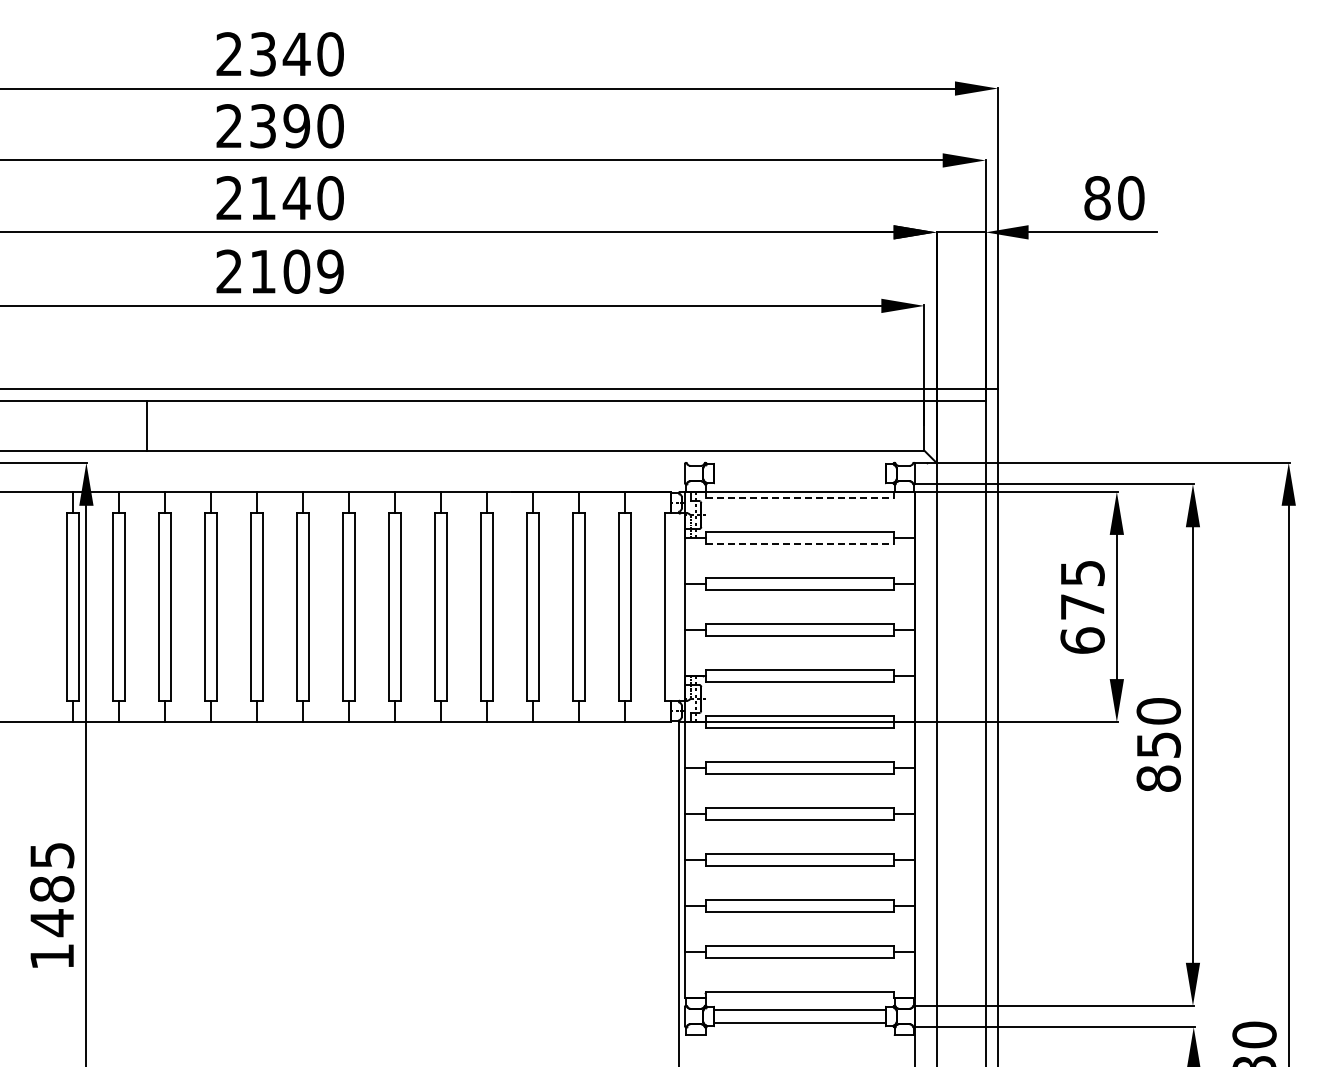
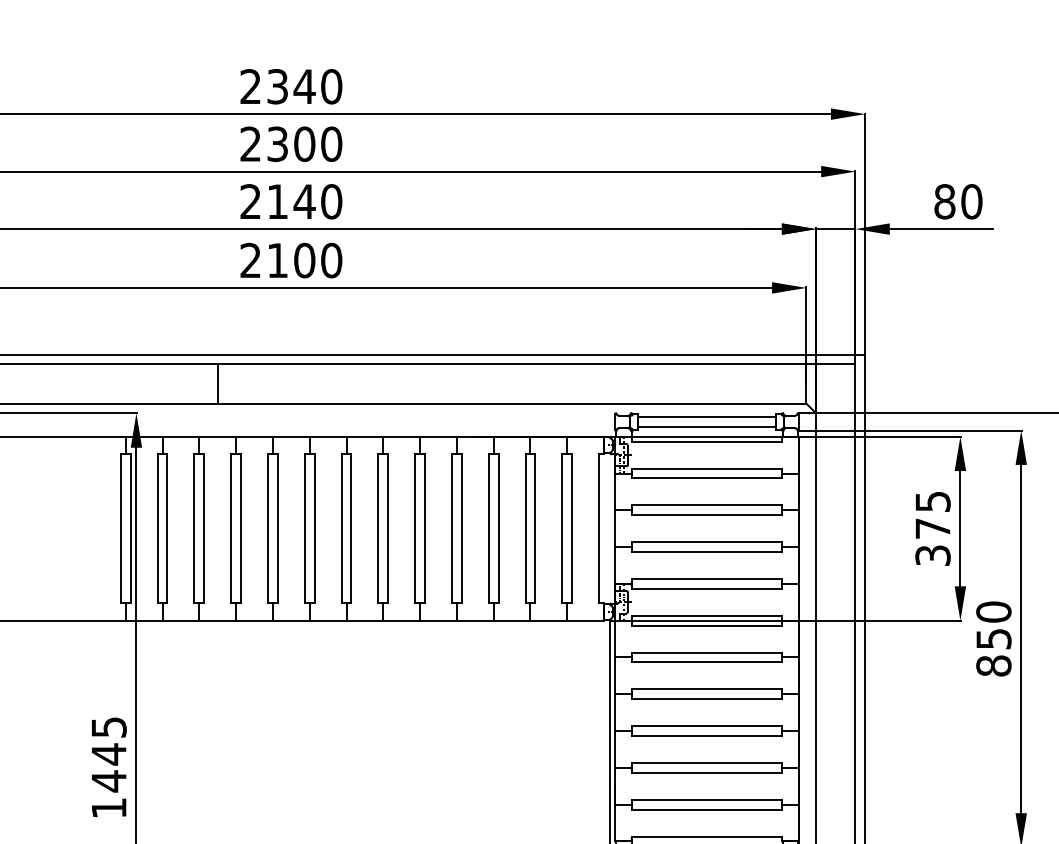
text: (296, 126) -> (304, 144), 2390 -> 2300
text: (330, 271) -> (331, 260), 2109 -> 2100
line: (147, 425) -> (218, 383), moved
line: (799, 467) -> (706, 417), added
line: (799, 479) -> (706, 426), added
line: (800, 498) -> (707, 441), dashed -> solid
line: (800, 544) -> (707, 478), dashed -> solid
text: (1082, 640) -> (932, 555), 675 -> 375
text: (52, 889) -> (109, 754), 1485 -> 1445

